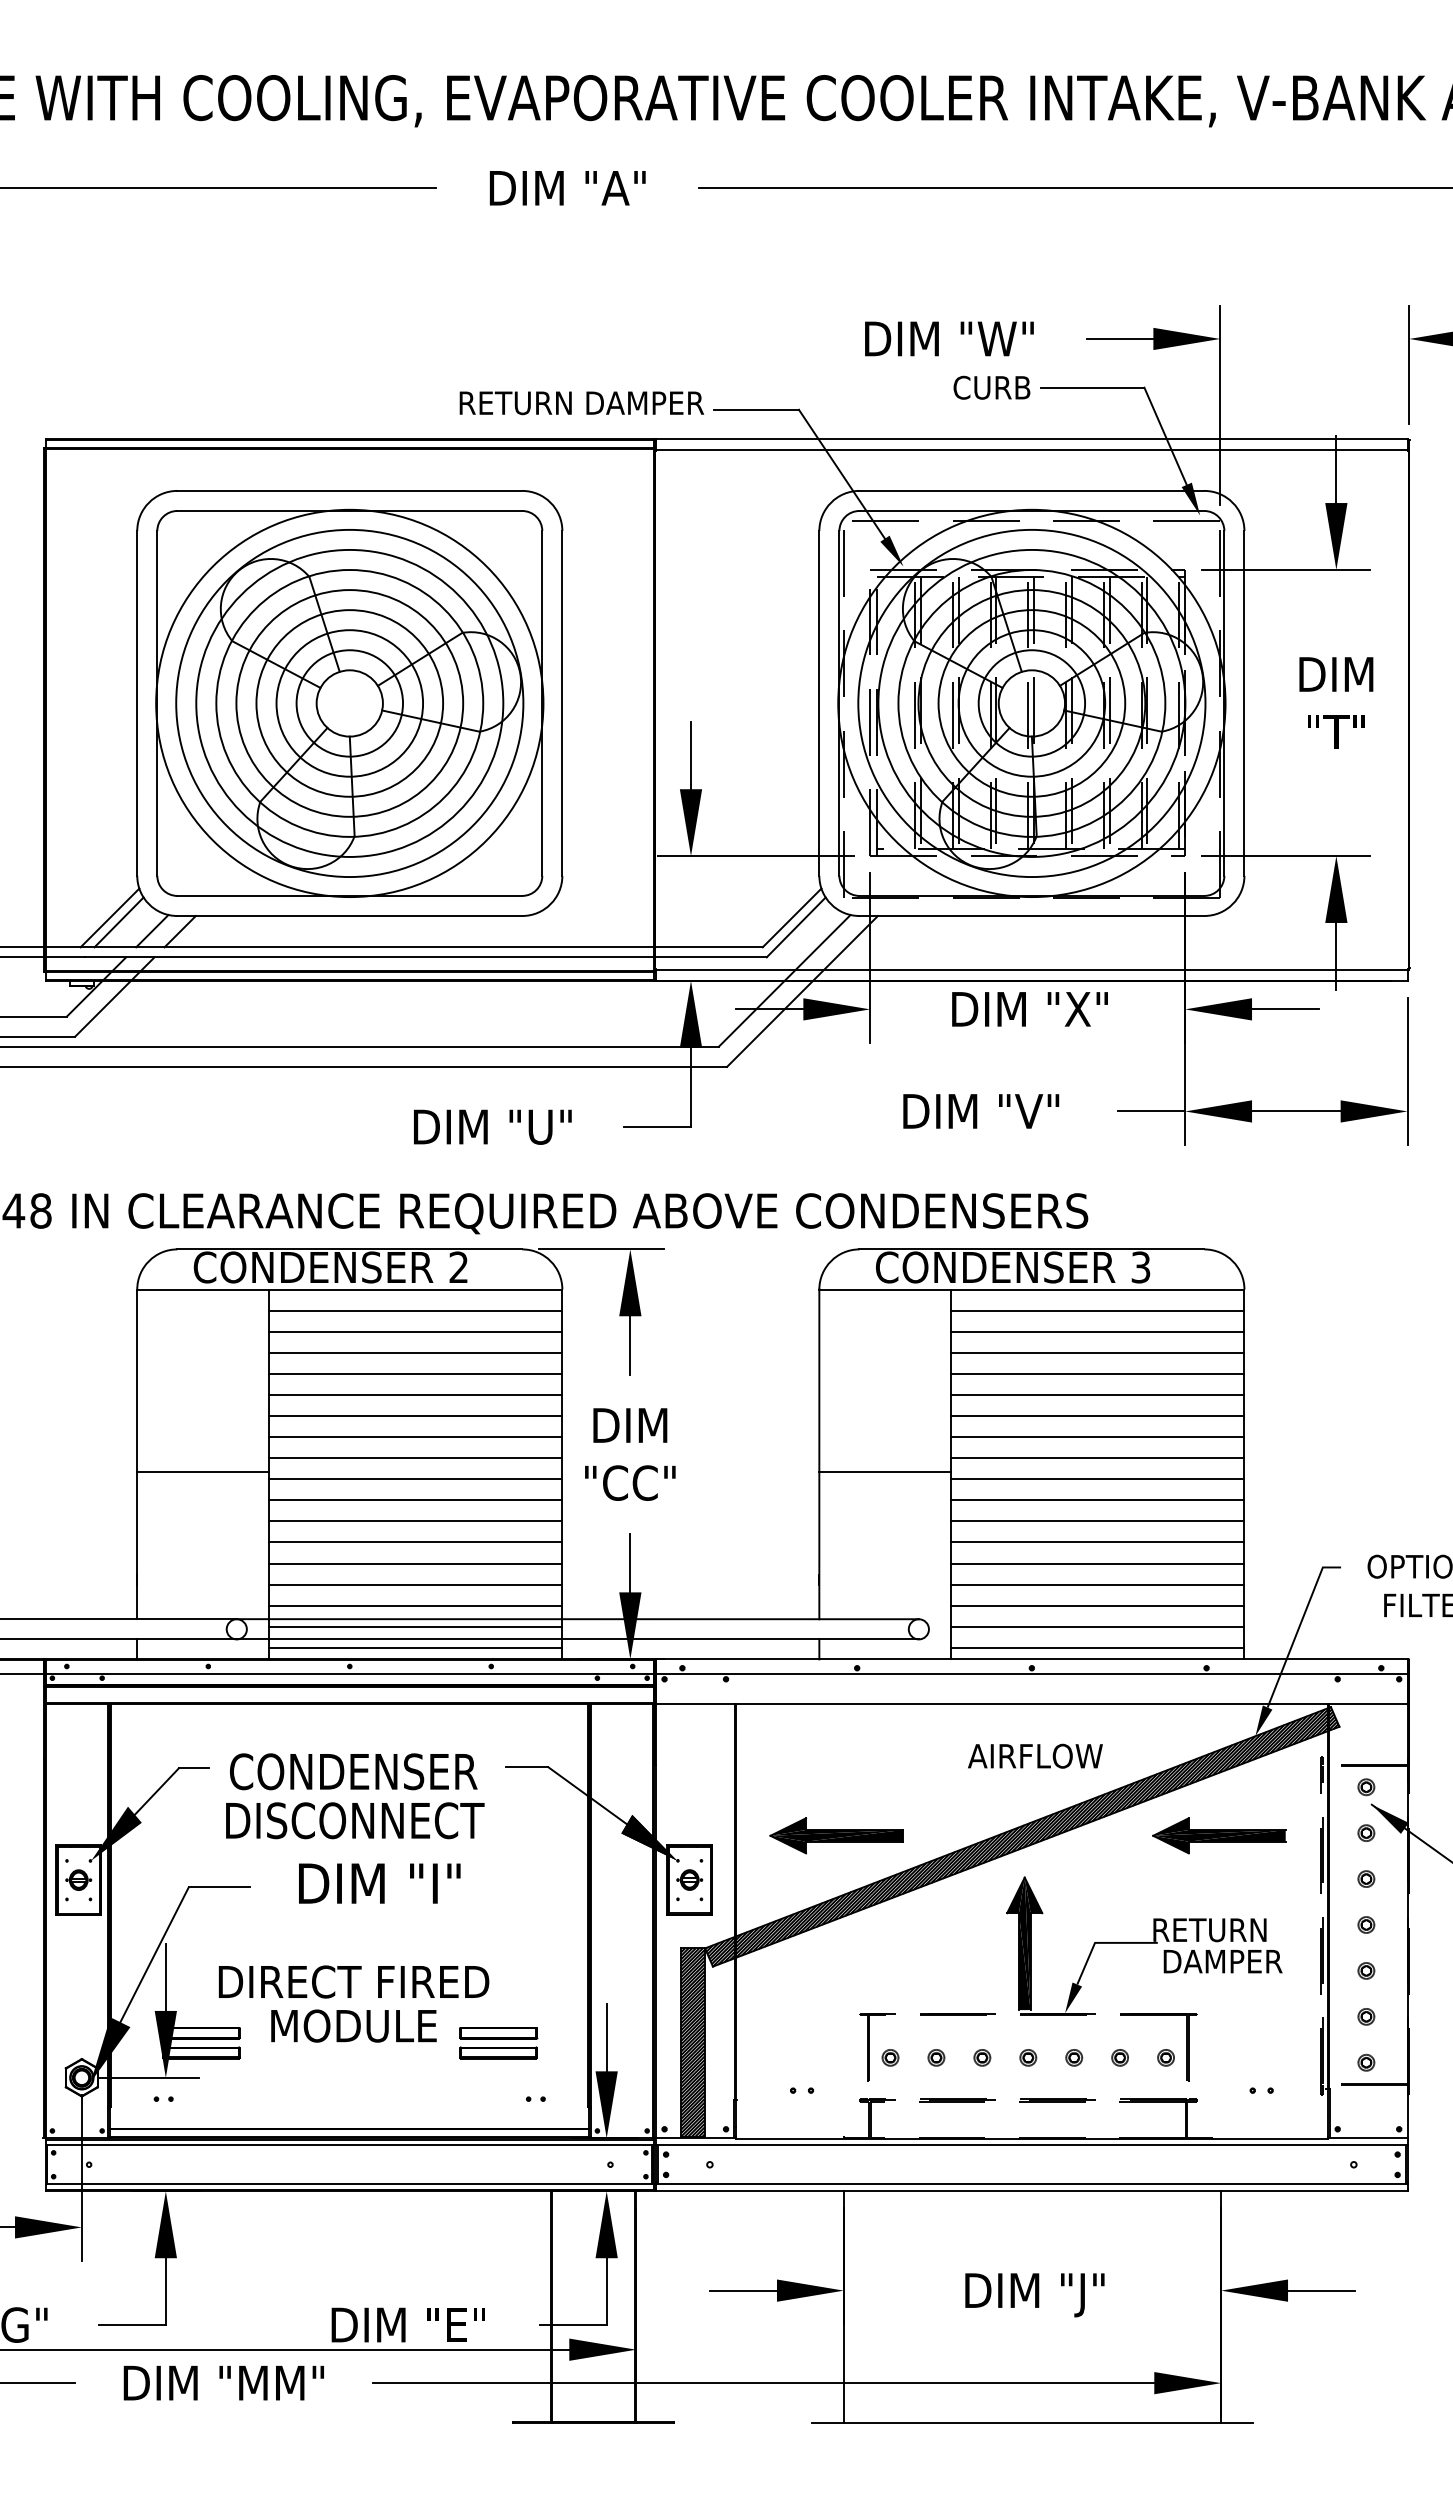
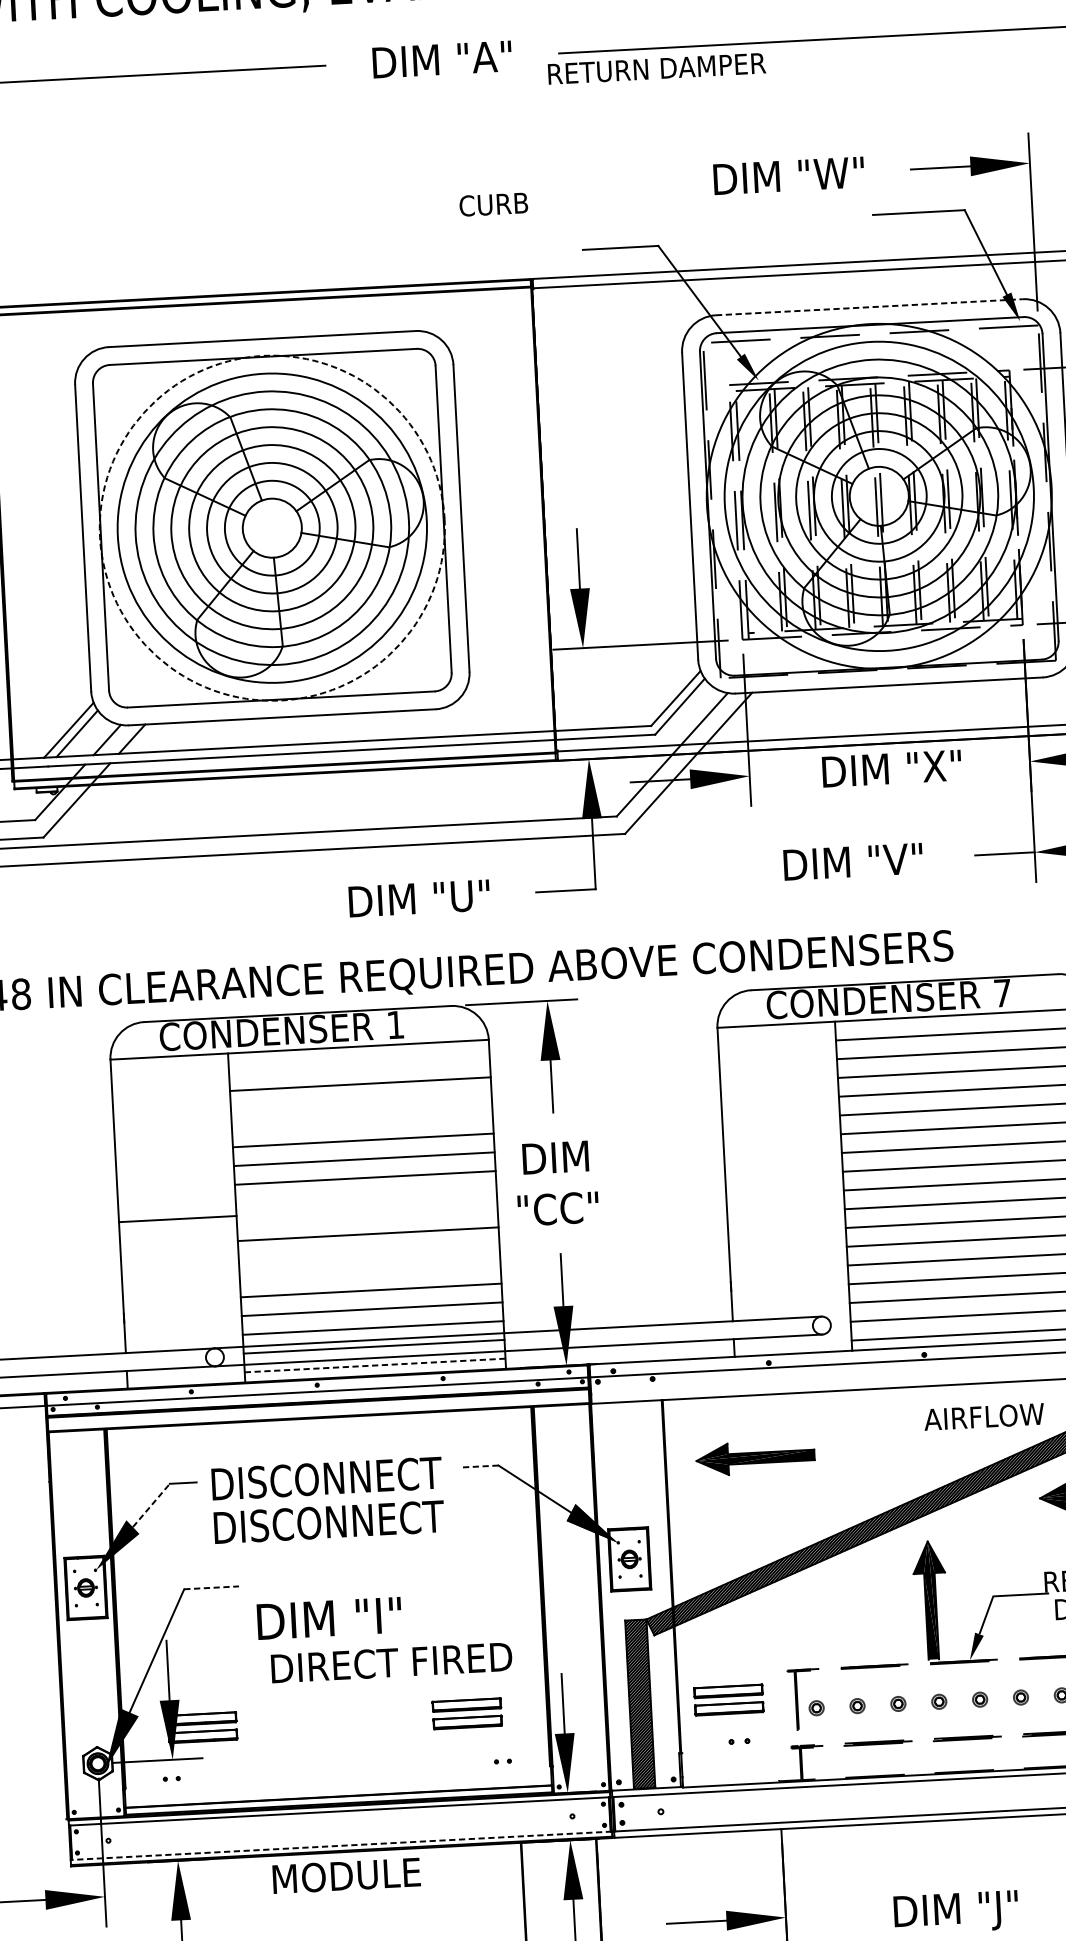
text: (991, 387) -> (493, 204), moved
text: (581, 403) -> (656, 69), moved
line: (1032, 490) -> (869, 306), solid -> dashed
circle: (349, 703) -> (272, 528), solid -> dashed
text: (458, 1266) -> (395, 1024), 2 -> 1
text: (1140, 1267) -> (1002, 993), 3 -> 7
line: (415, 1310) -> (359, 1065), removed
line: (415, 1352) -> (361, 1102), removed
line: (415, 1373) -> (362, 1121), removed
line: (415, 1458) -> (365, 1197), removed
line: (885, 1472) -> (784, 1187), removed
line: (415, 1479) -> (366, 1215), removed
line: (415, 1521) -> (368, 1253), removed
line: (415, 1542) -> (369, 1271), removed
line: (415, 1647) -> (374, 1365), solid -> dashed
text: (1035, 1755) -> (984, 1416), moved
line: (526, 1767) -> (479, 1466), solid -> dashed
text: (355, 1771) -> (327, 1478), CONDENSER -> DISCONNECT
line: (156, 1791) -> (151, 1505), solid -> dashed
part: (836, 1835) -> (755, 1457), moved
text: (379, 1883) -> (329, 1618), moved
line: (219, 1887) -> (211, 1587), solid -> dashed
text: (354, 1981) -> (392, 1662), moved
text: (353, 2025) -> (346, 1875), moved
part: (792, 2043) -> (728, 1700), added
line: (349, 2184) -> (341, 1846), solid -> dashed

